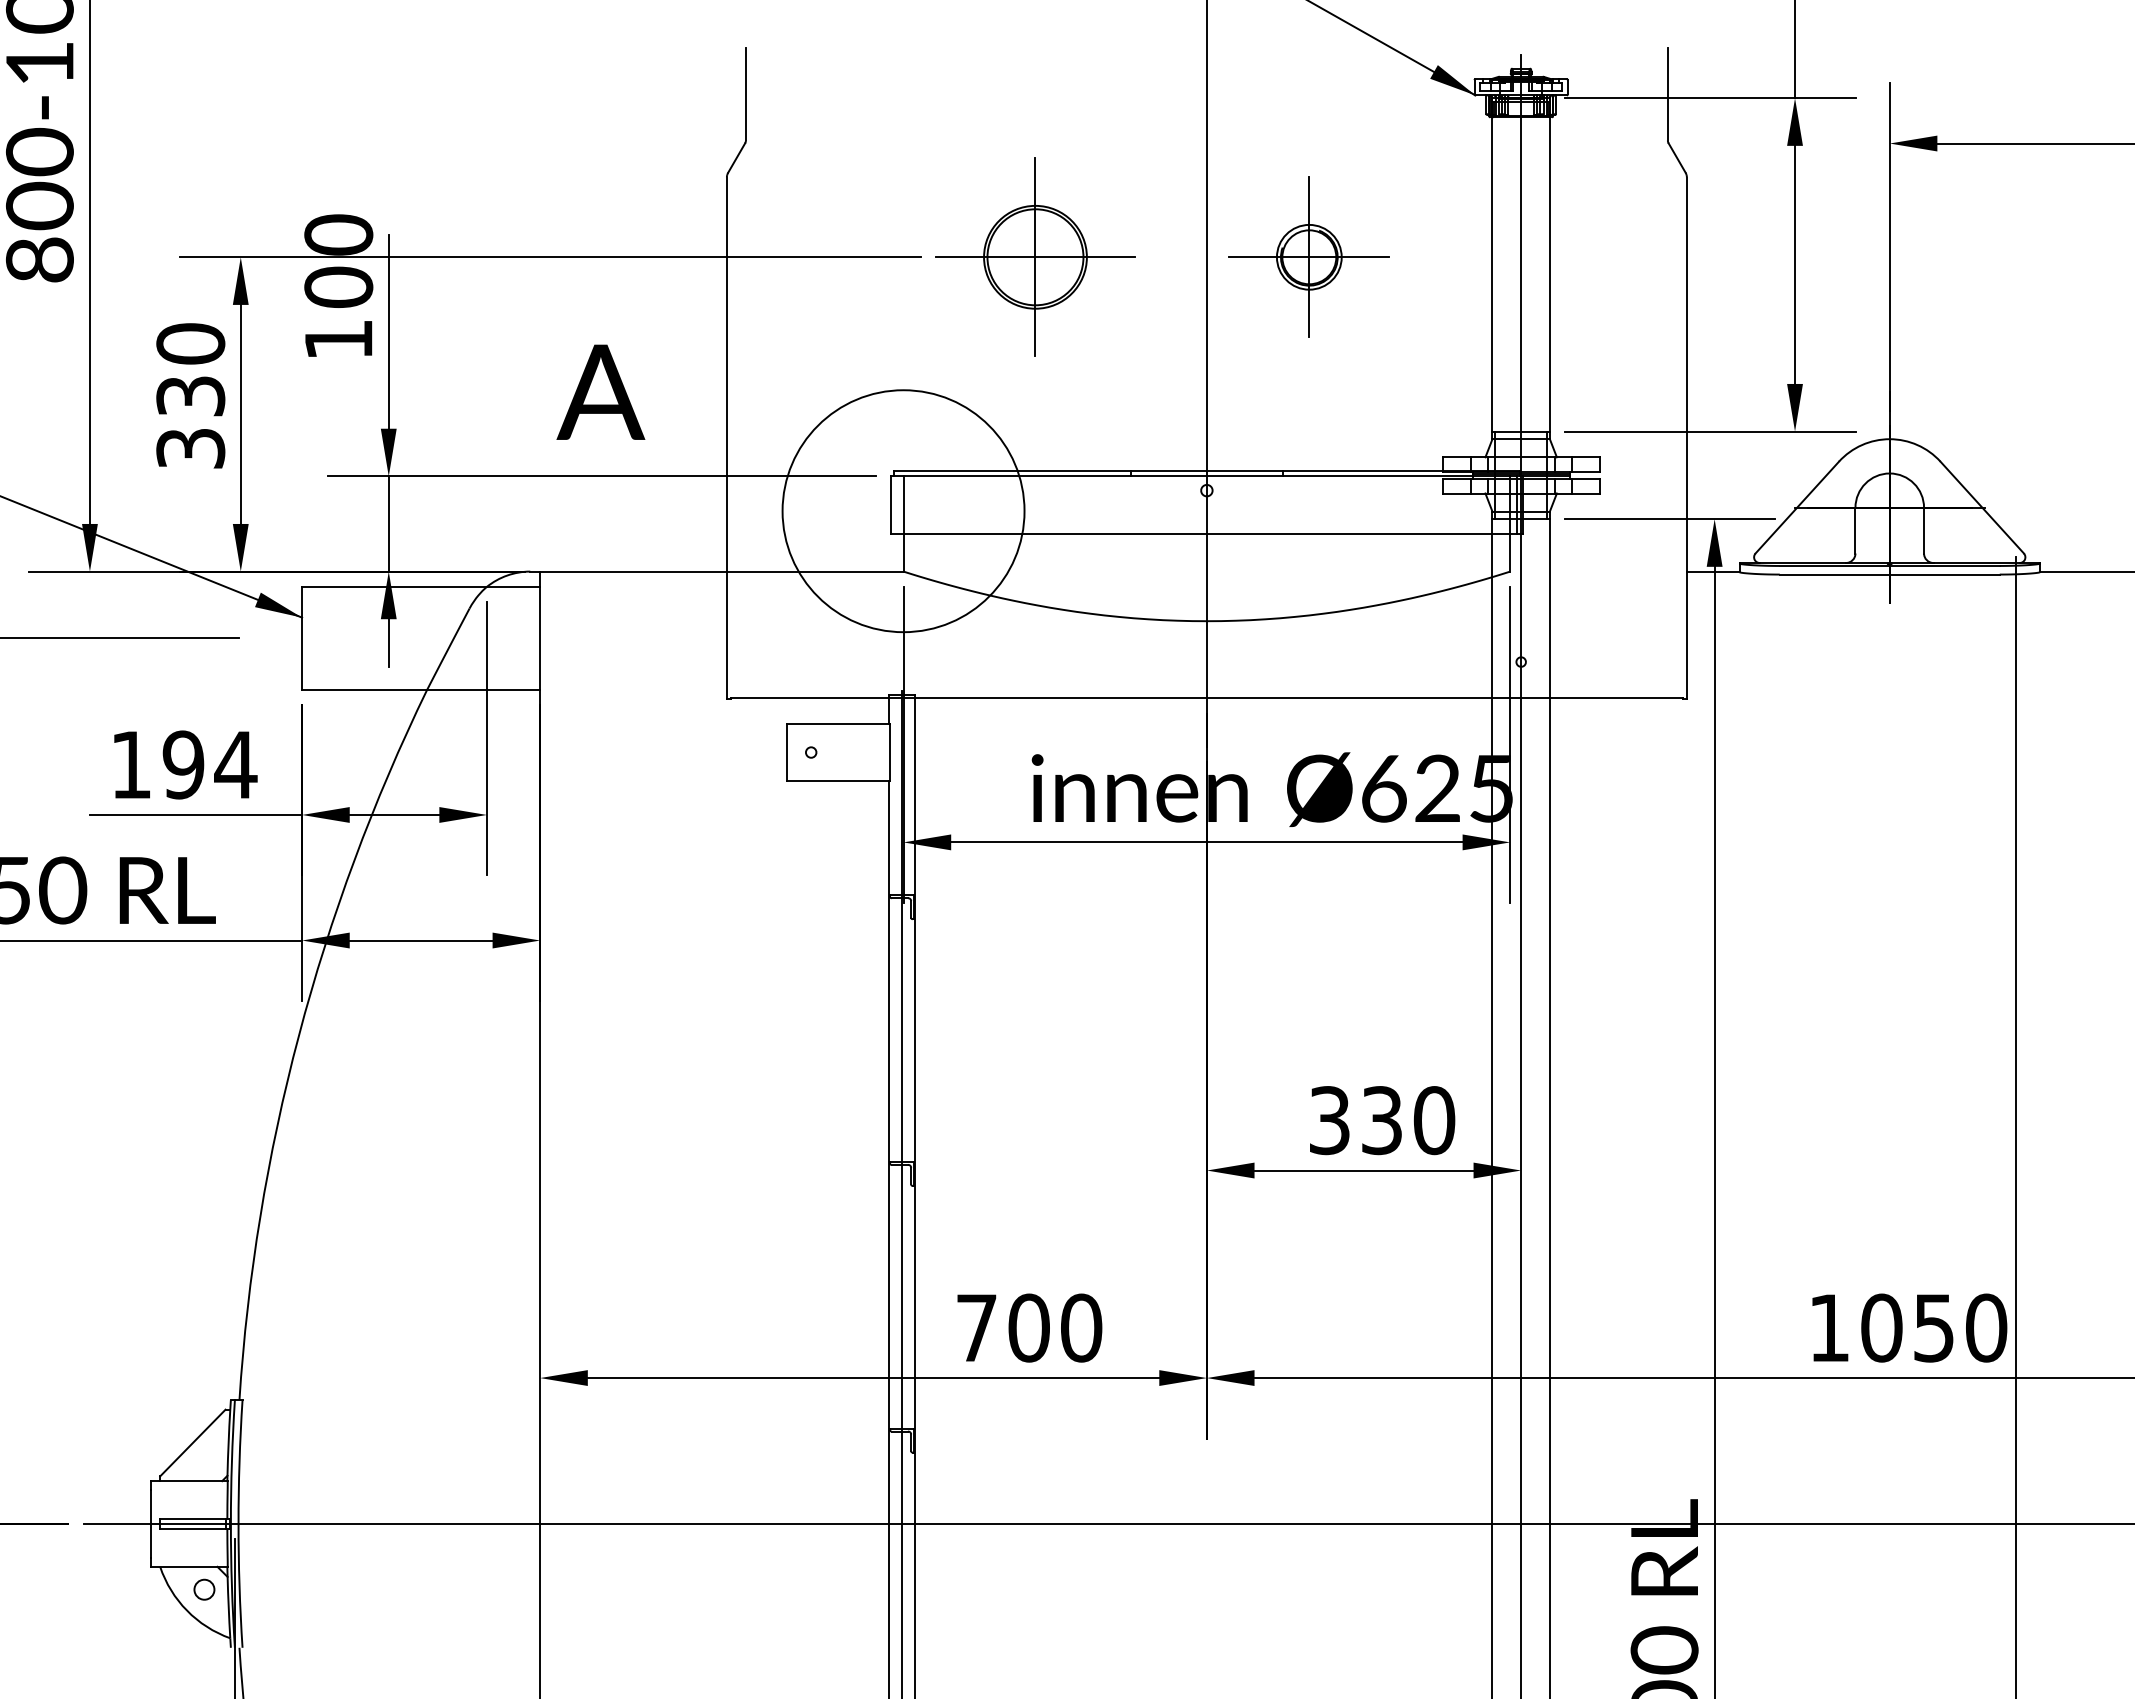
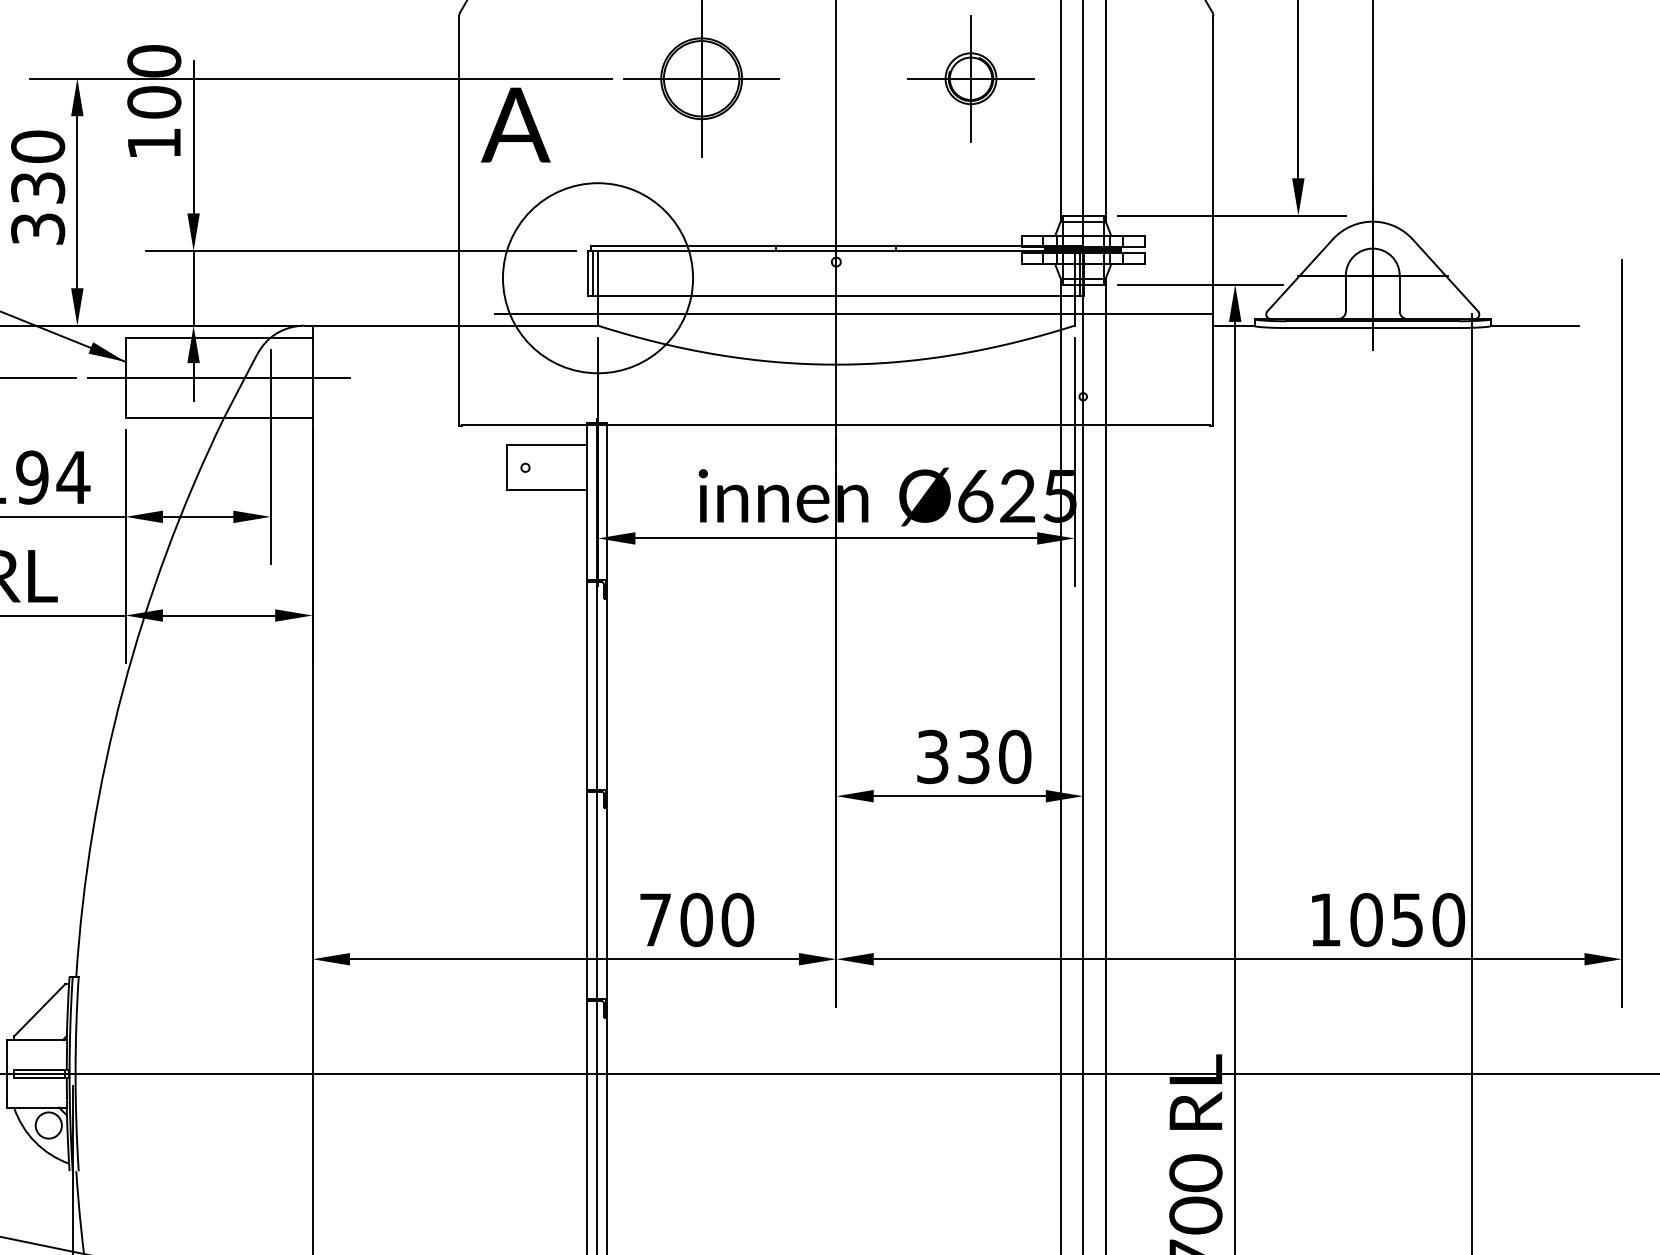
part: (1308, 256) -> (970, 78), moved
text: (600, 391) -> (515, 124), moved
line: (896, 504) -> (592, 272), added
line: (1229, 556) -> (854, 313), added
line: (420, 638) -> (218, 378), added
circle: (204, 1589) -> (48, 1125), size x1.67

